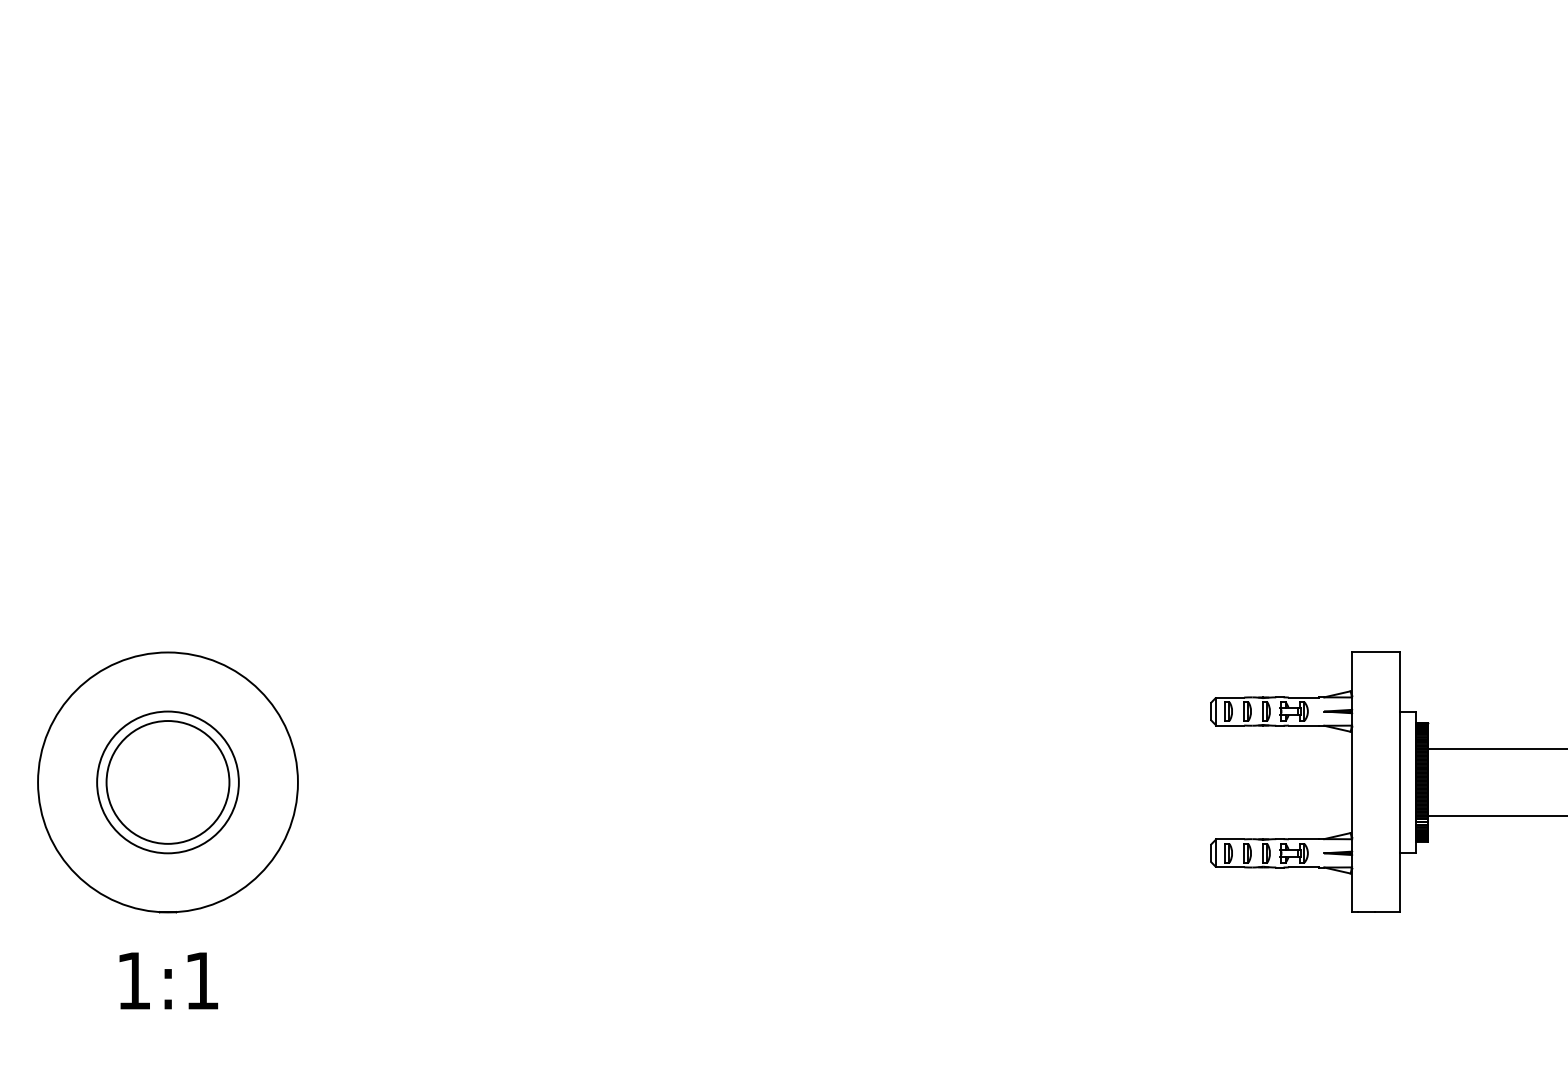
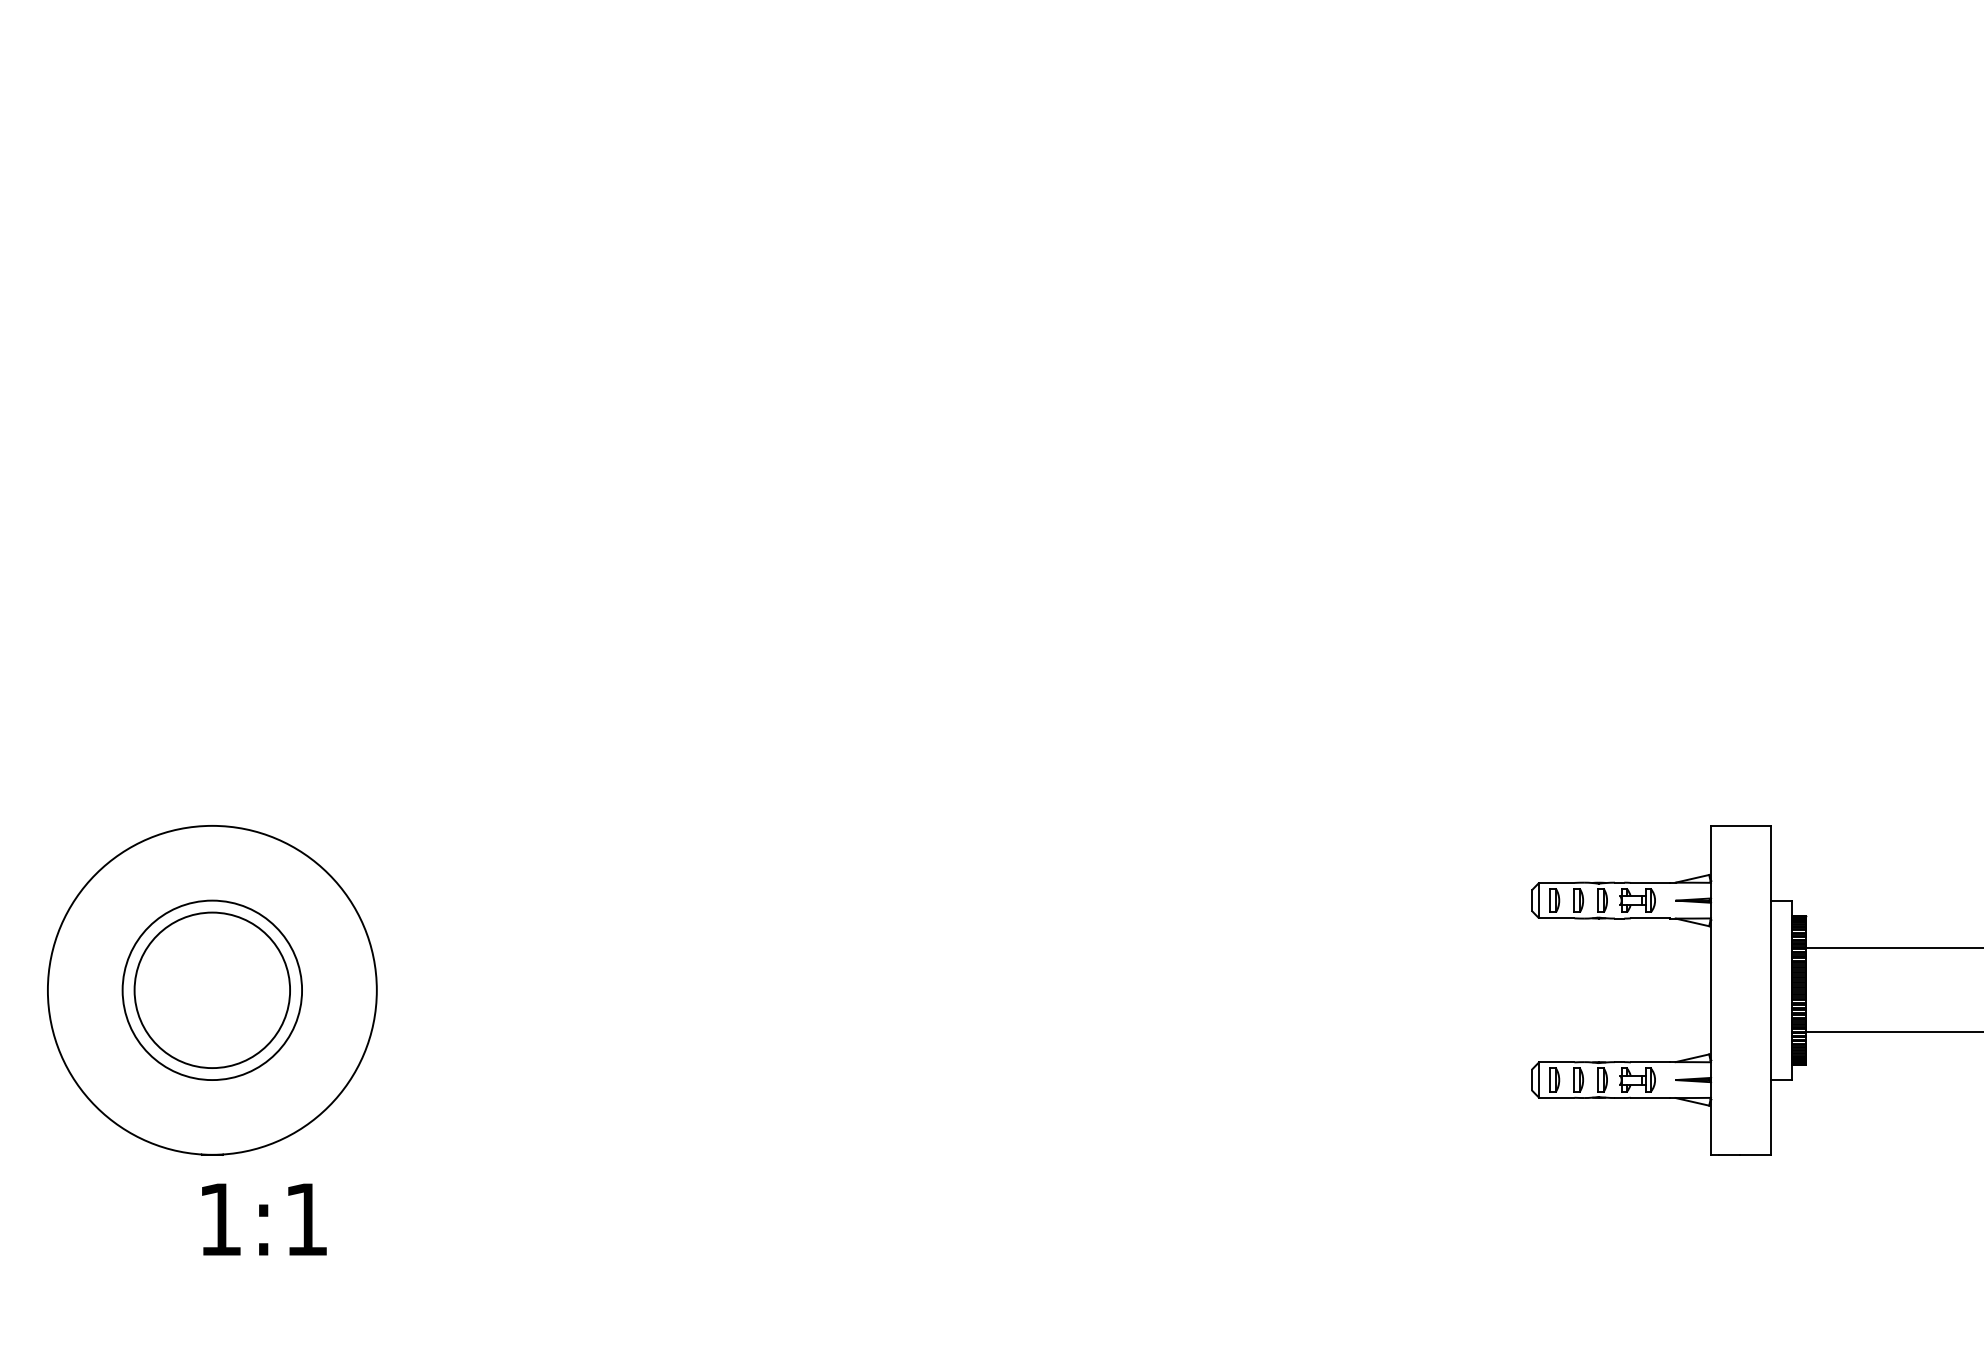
text: (168, 980) -> (264, 1219), moved

